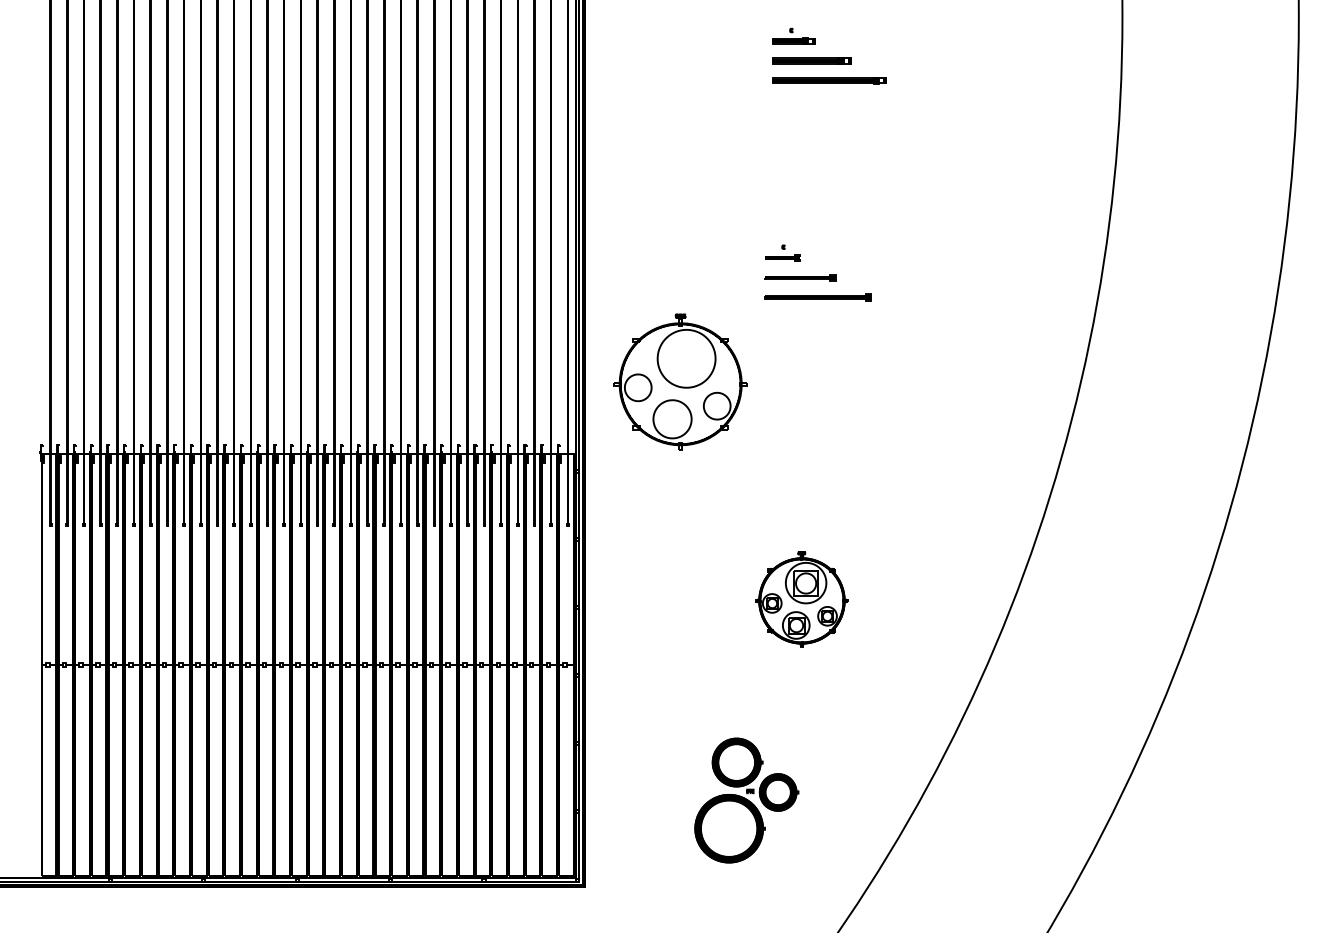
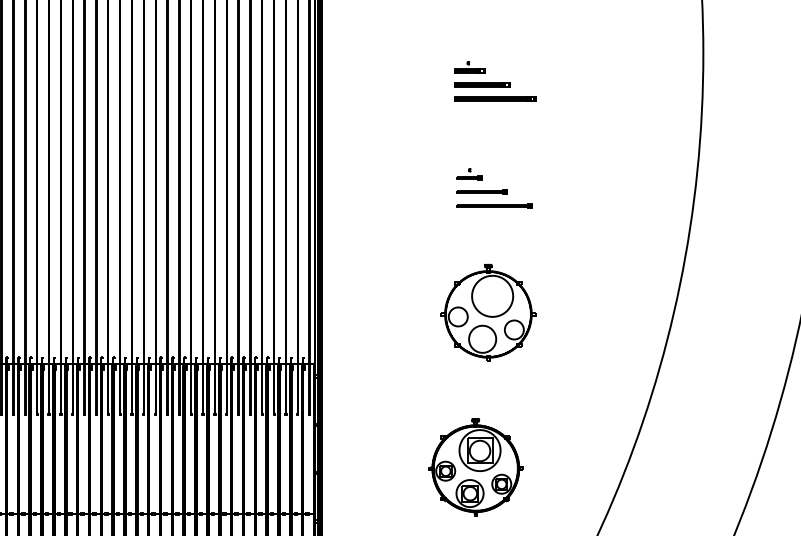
part: (817, 272) -> (493, 188), moved
part: (680, 381) -> (488, 312), moved
part: (801, 599) -> (475, 467), size x1.43

